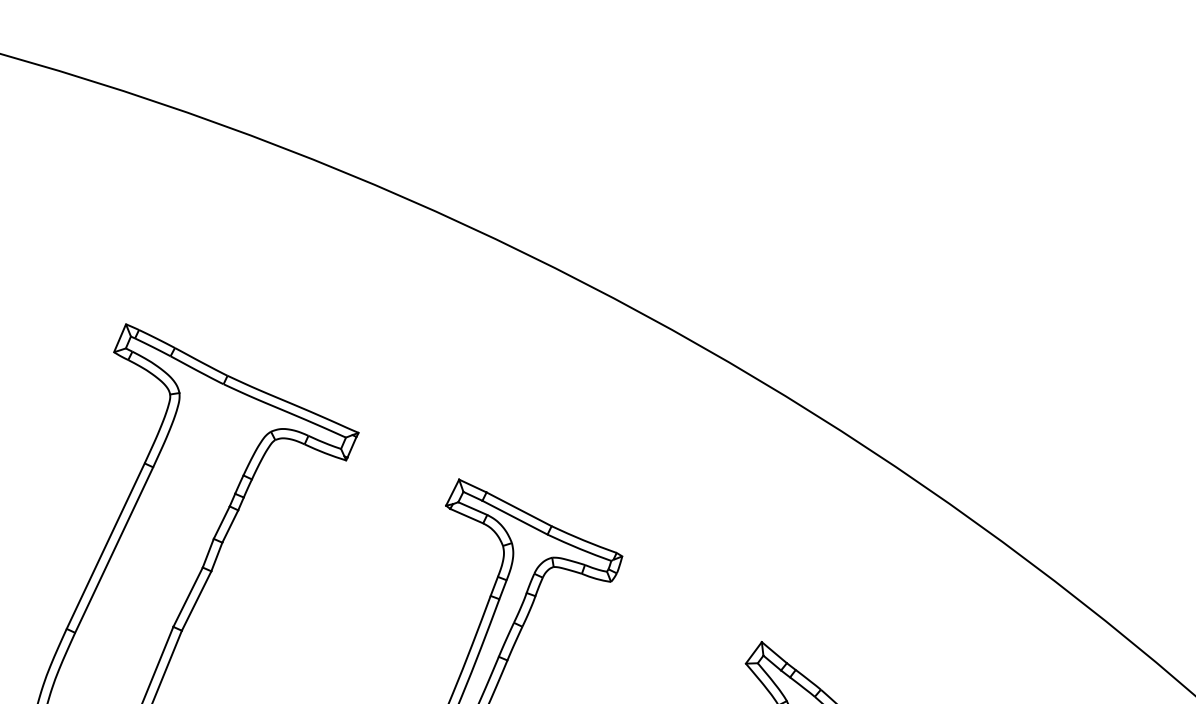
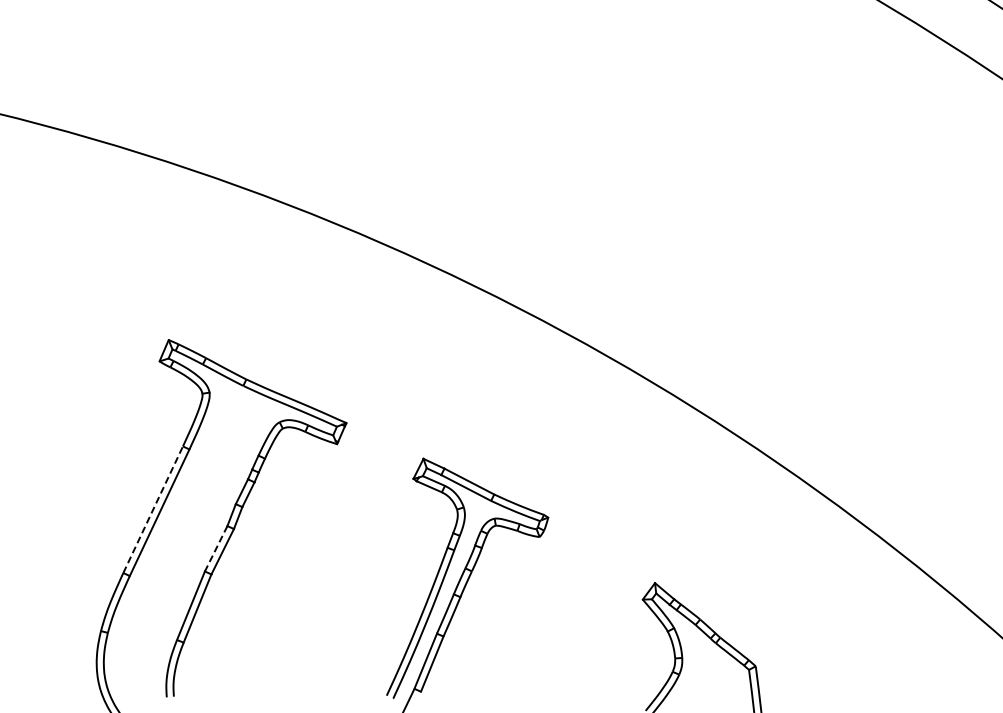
line: (106, 545) -> (153, 509), solid -> dashed
line: (187, 598) -> (215, 549), solid -> dashed

